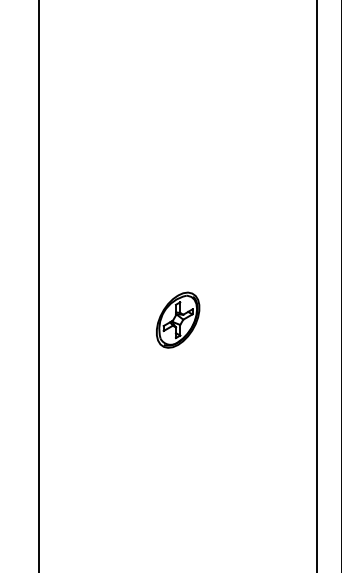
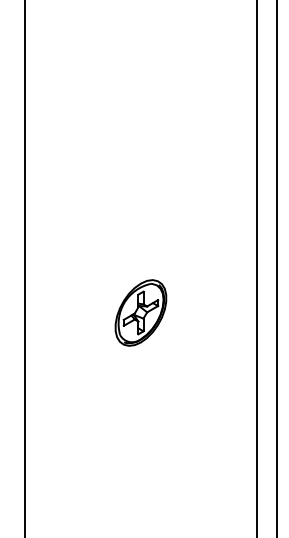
part: (177, 319) -> (140, 312), size x1.43

